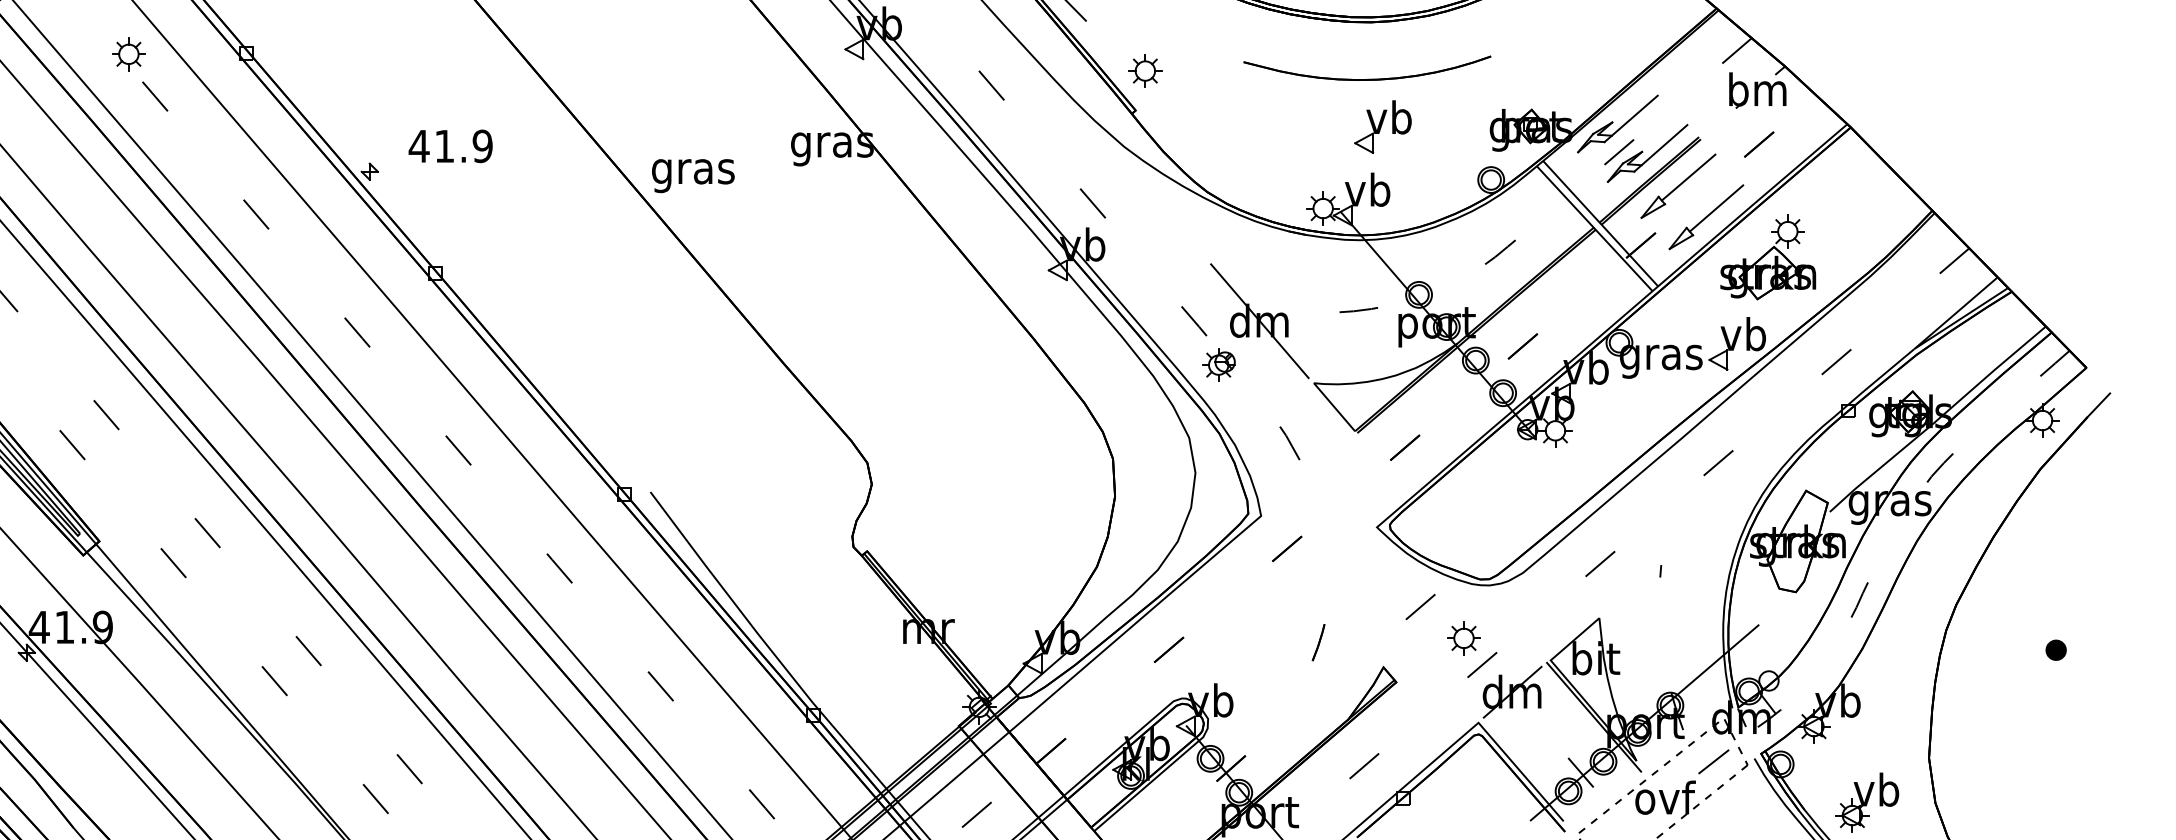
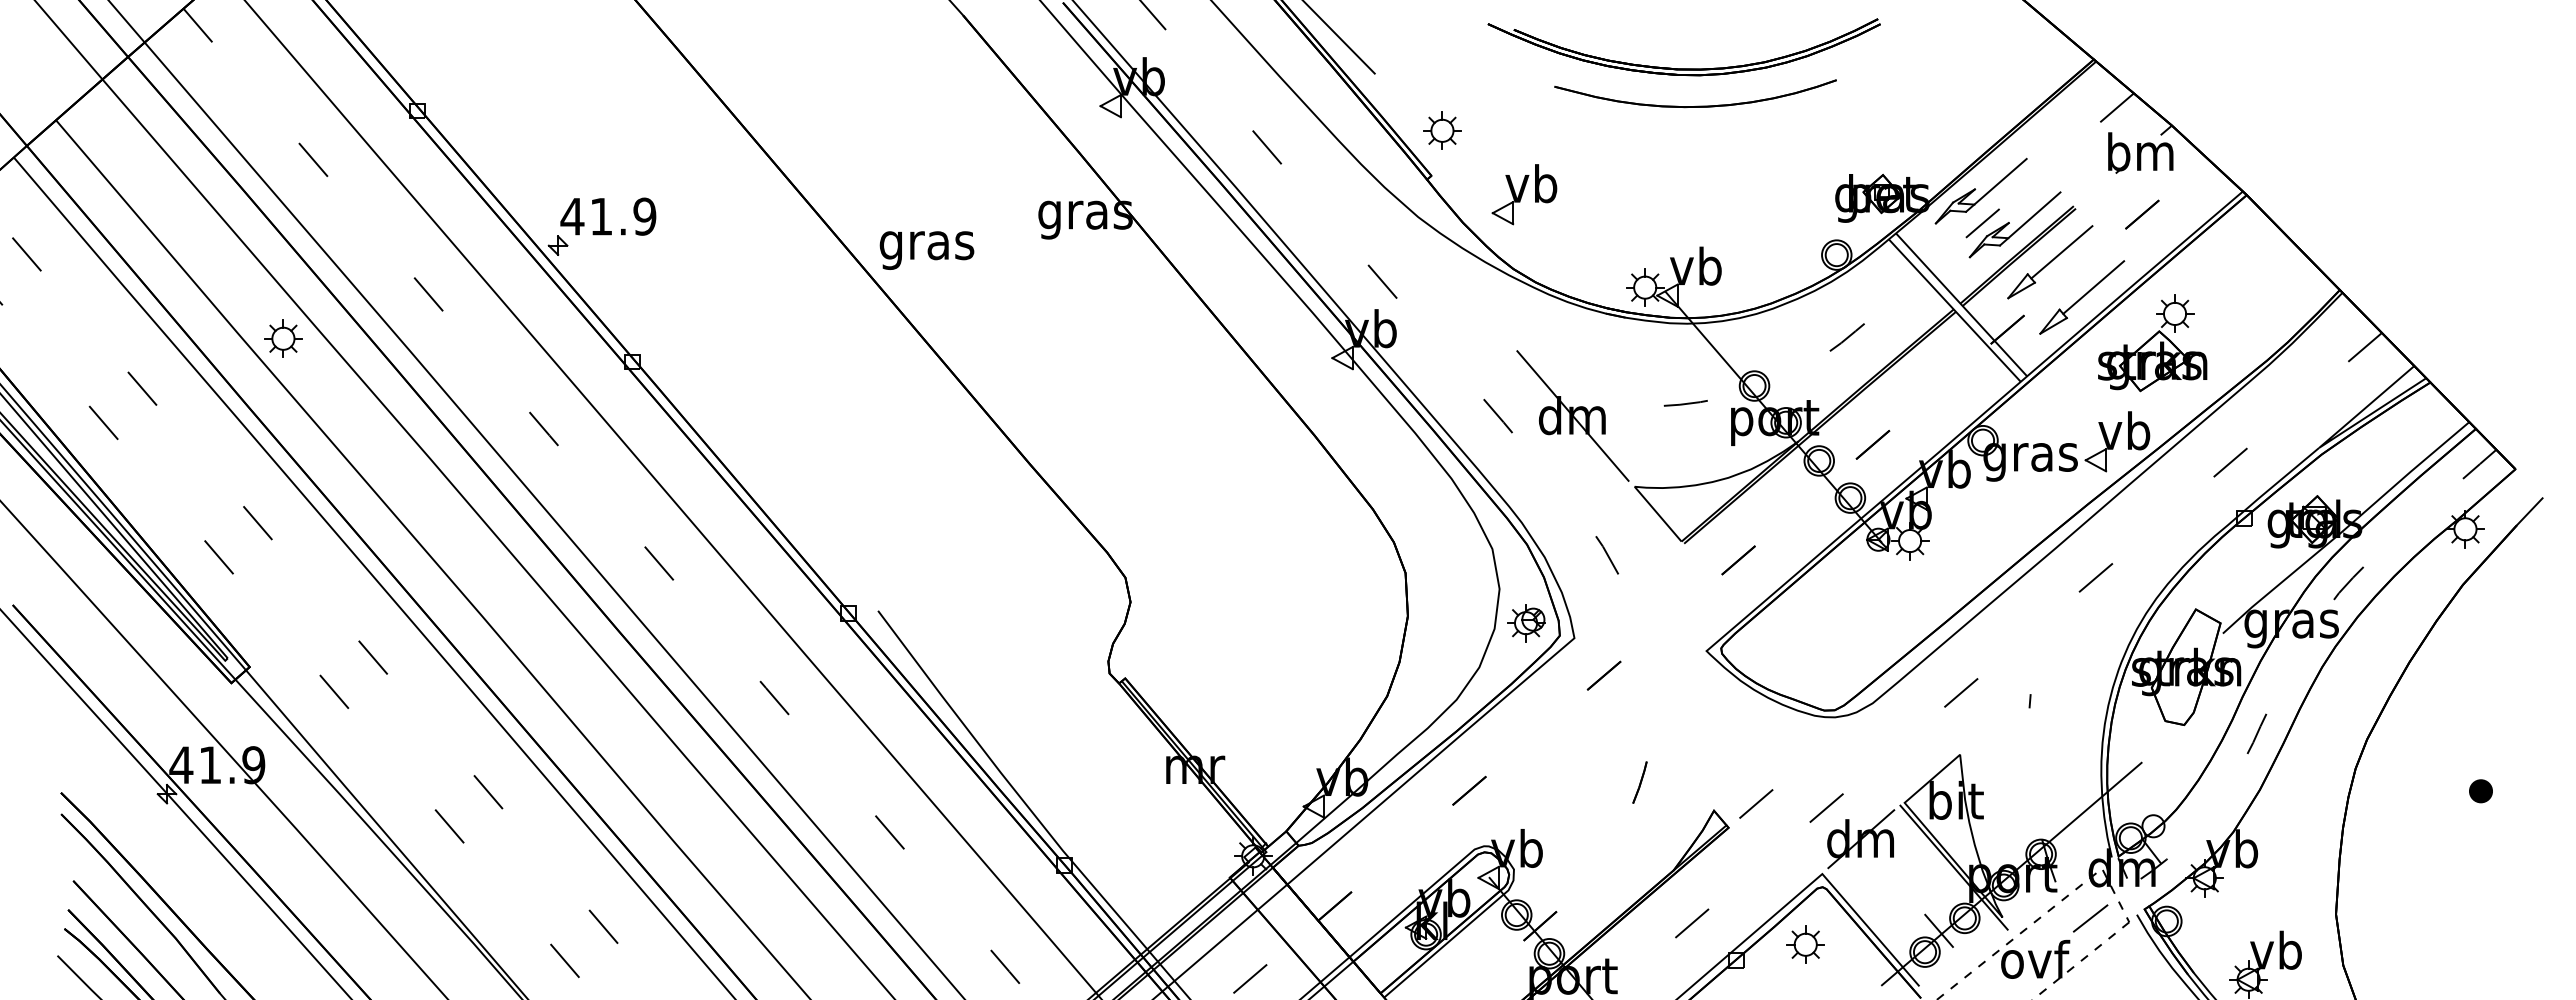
part: (128, 54) -> (283, 338), moved
part: (1368, 78) -> (1696, 105), moved
part: (1383, 126) -> (1524, 194), moved
text: (450, 146) -> (608, 216), moved
part: (1219, 365) -> (1526, 623), moved
line: (1420, 606) -> (1756, 803), moved
part: (1463, 638) -> (1805, 944), moved

